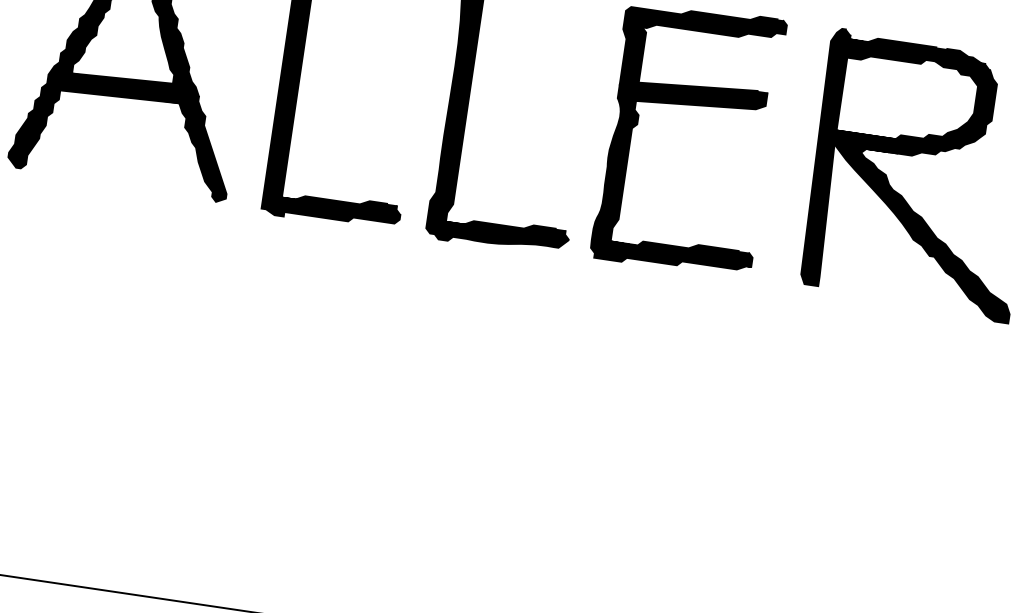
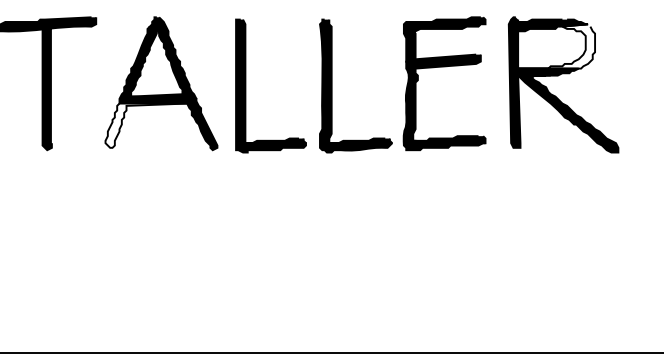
fill: (917, 98) -> (556, 46), removed
fill: (93, 134) -> (146, 125), removed

